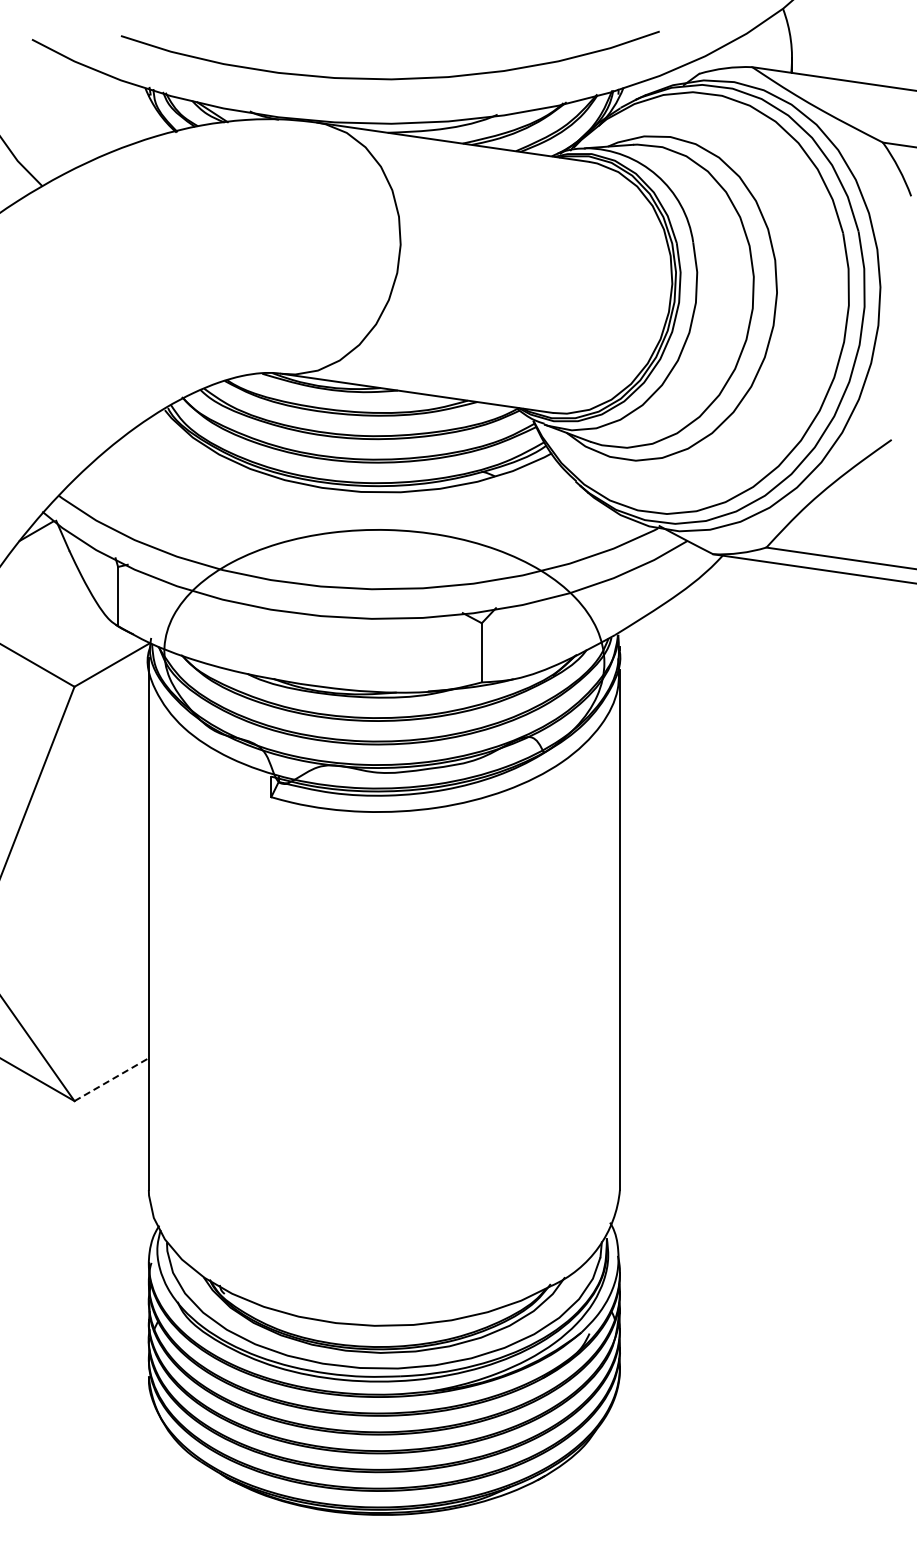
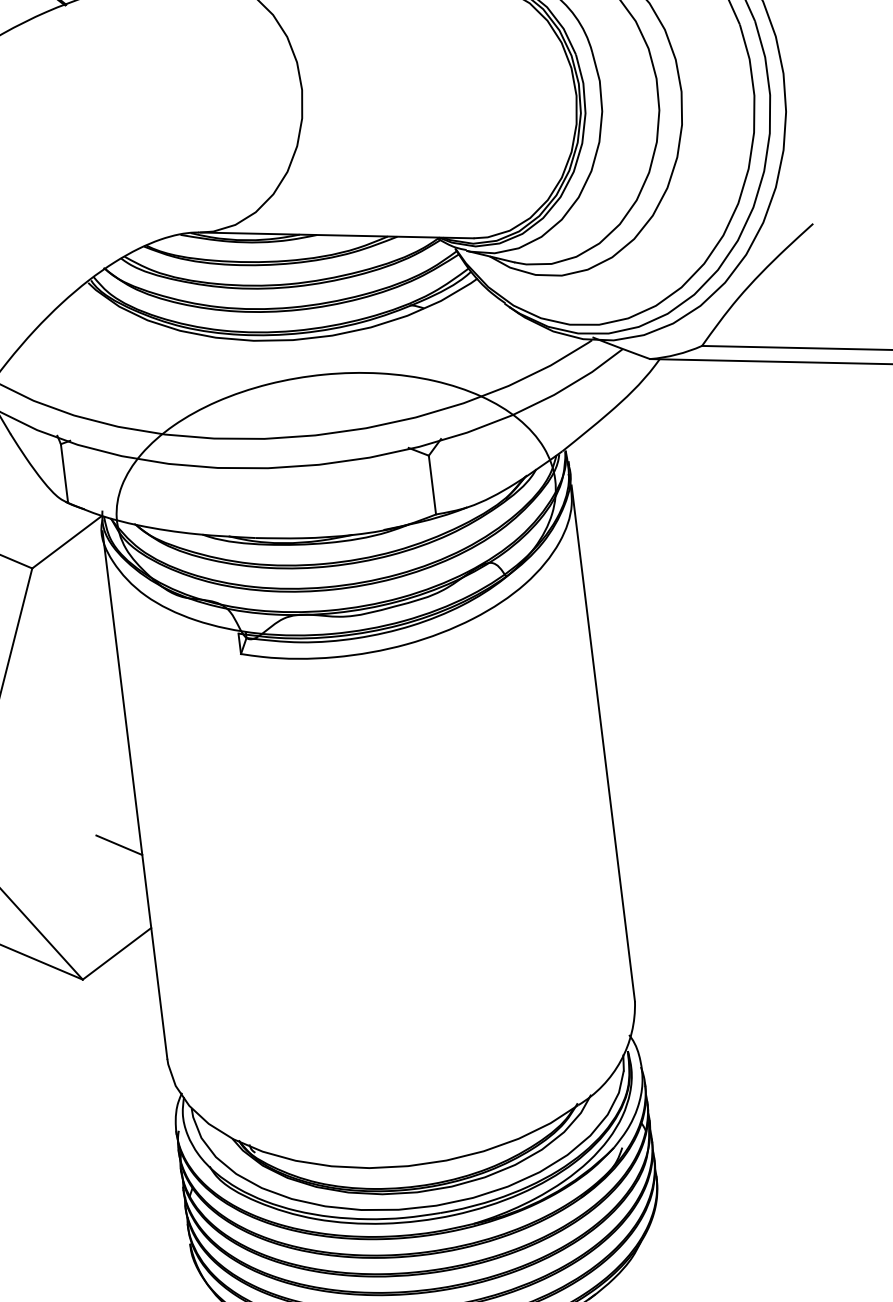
line: (126, 971) -> (118, 844), added
line: (111, 1079) -> (116, 953), dashed -> solid

